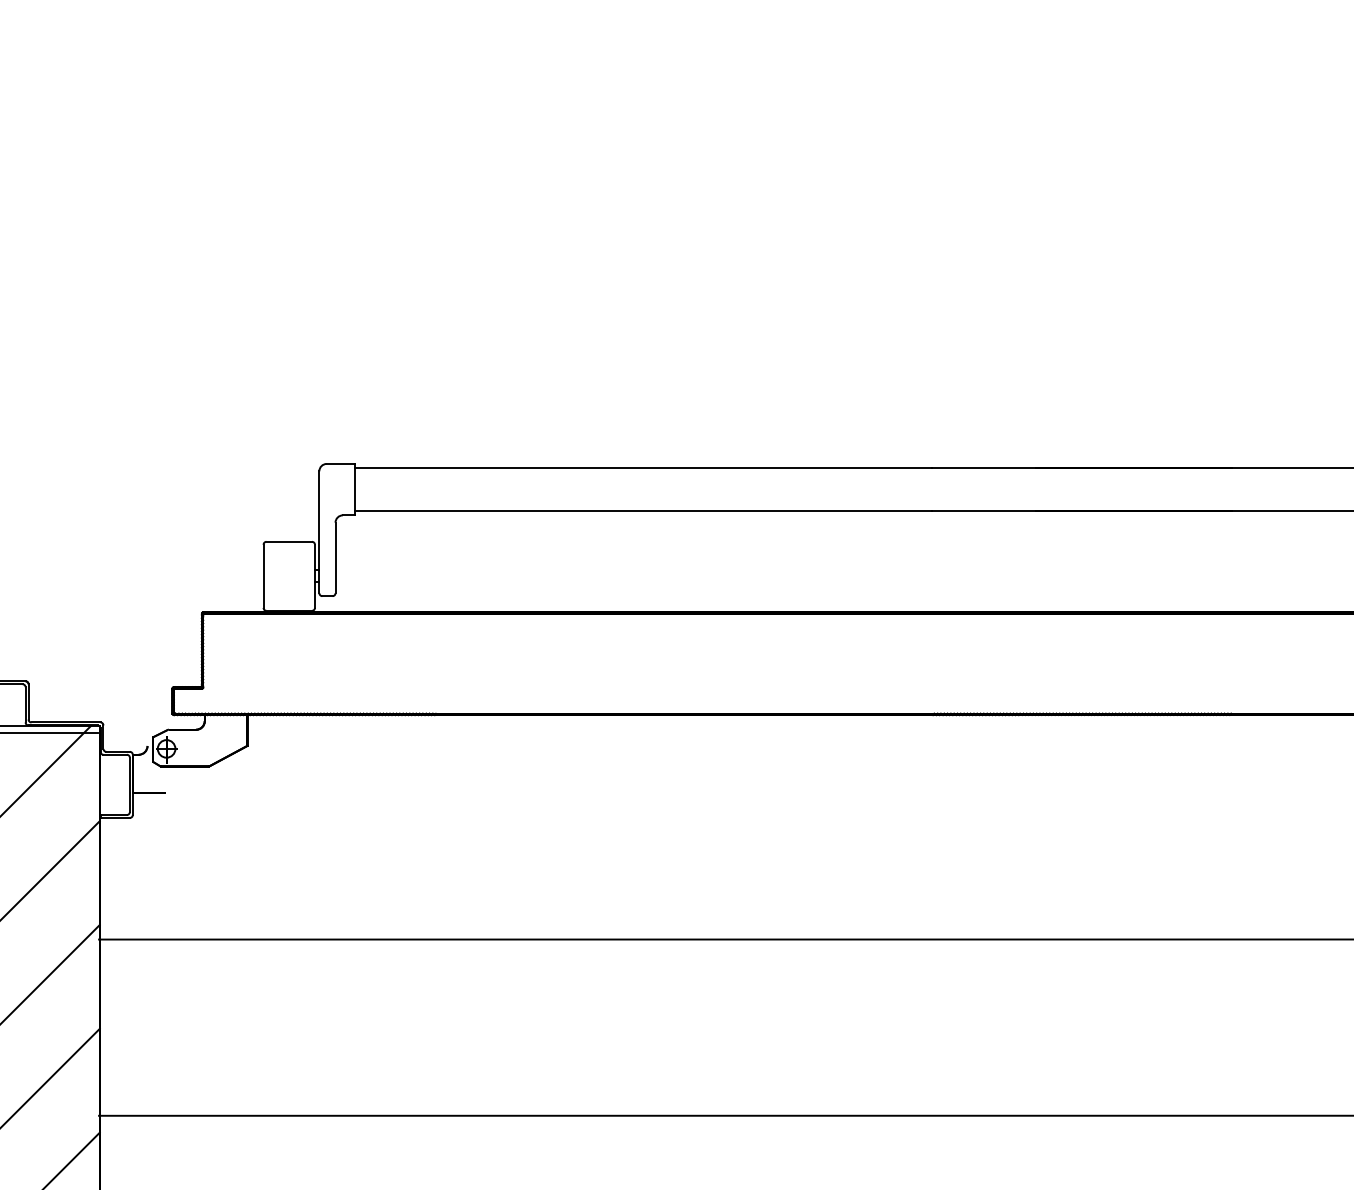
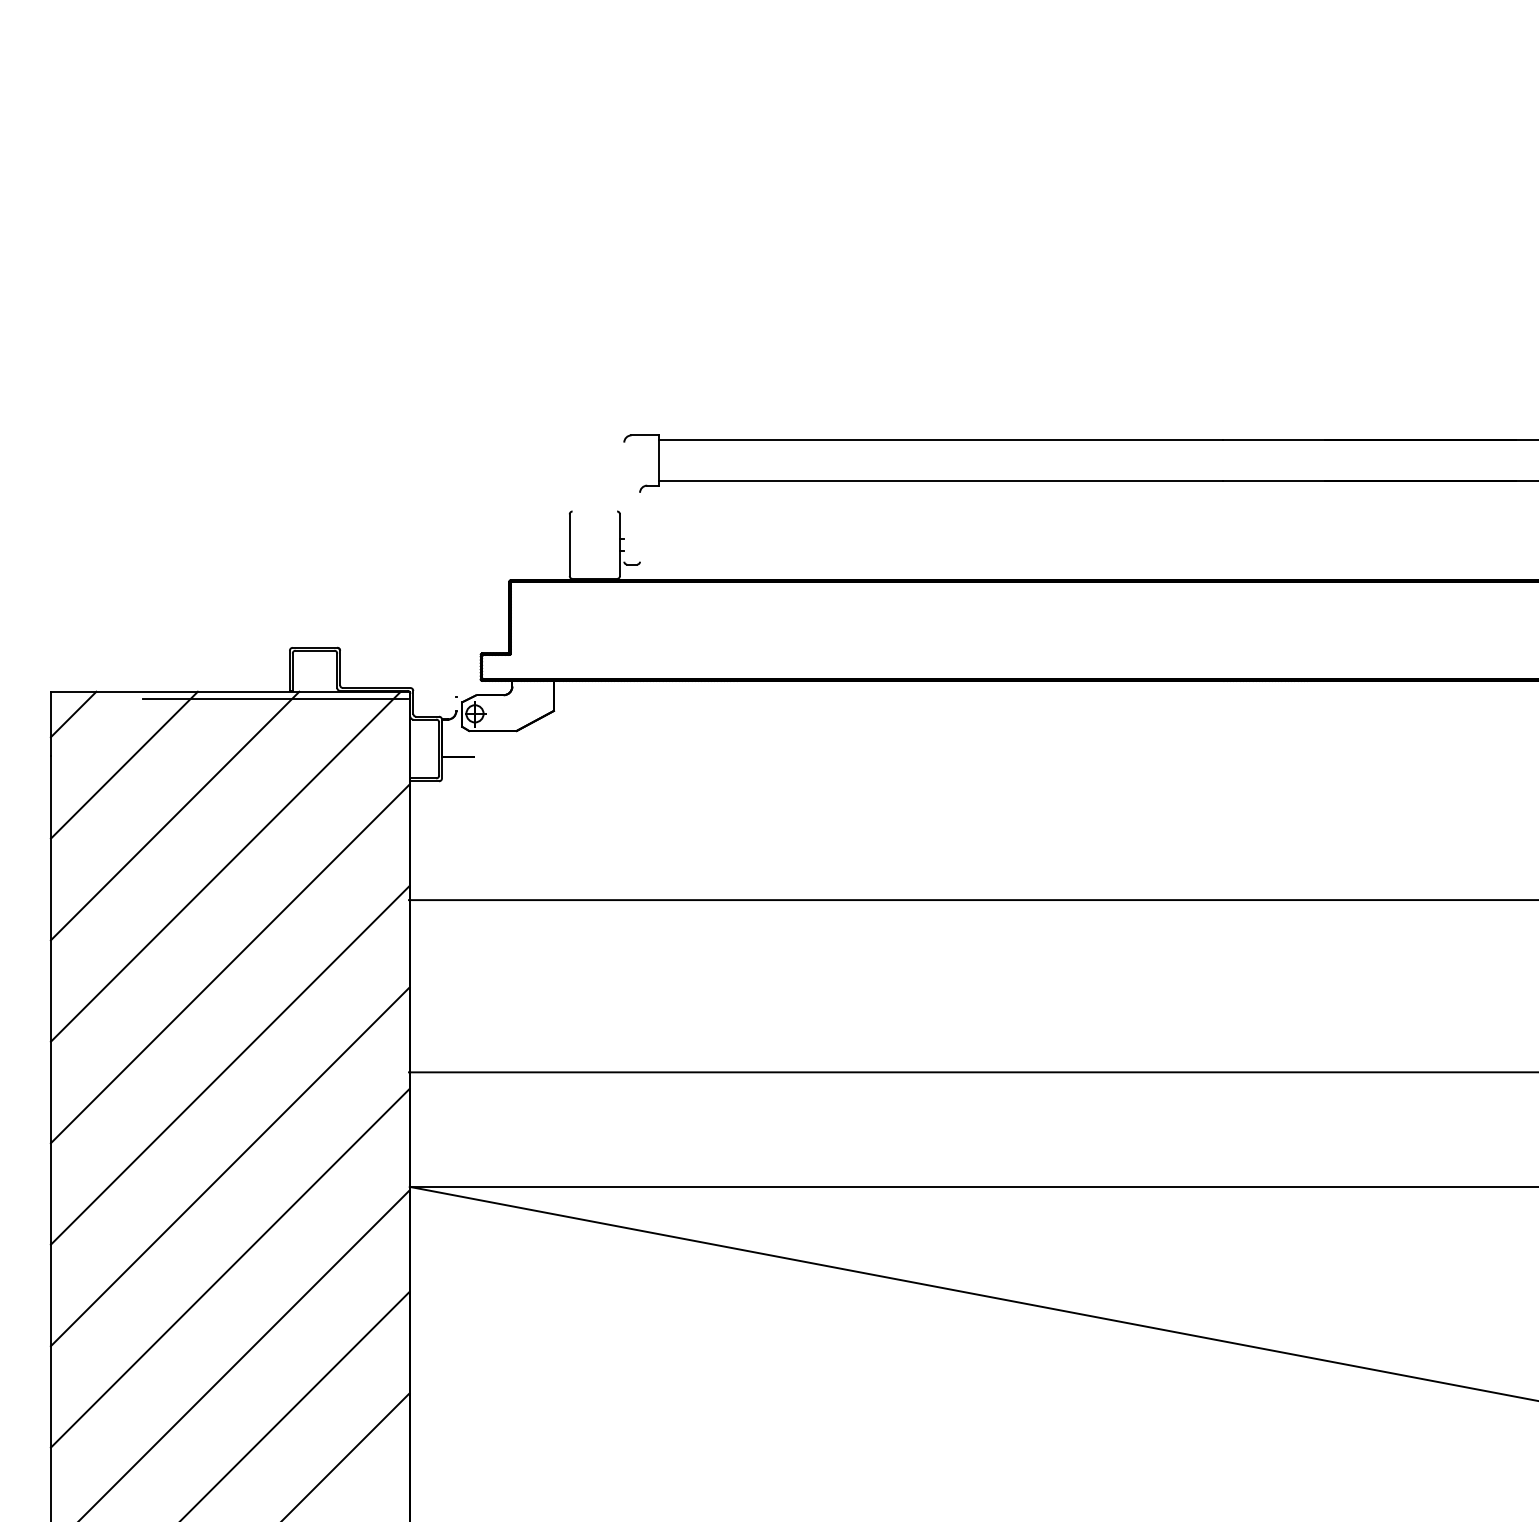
line: (319, 531) -> (624, 501), removed
line: (288, 541) -> (594, 511), removed
line: (335, 557) -> (640, 526), removed

